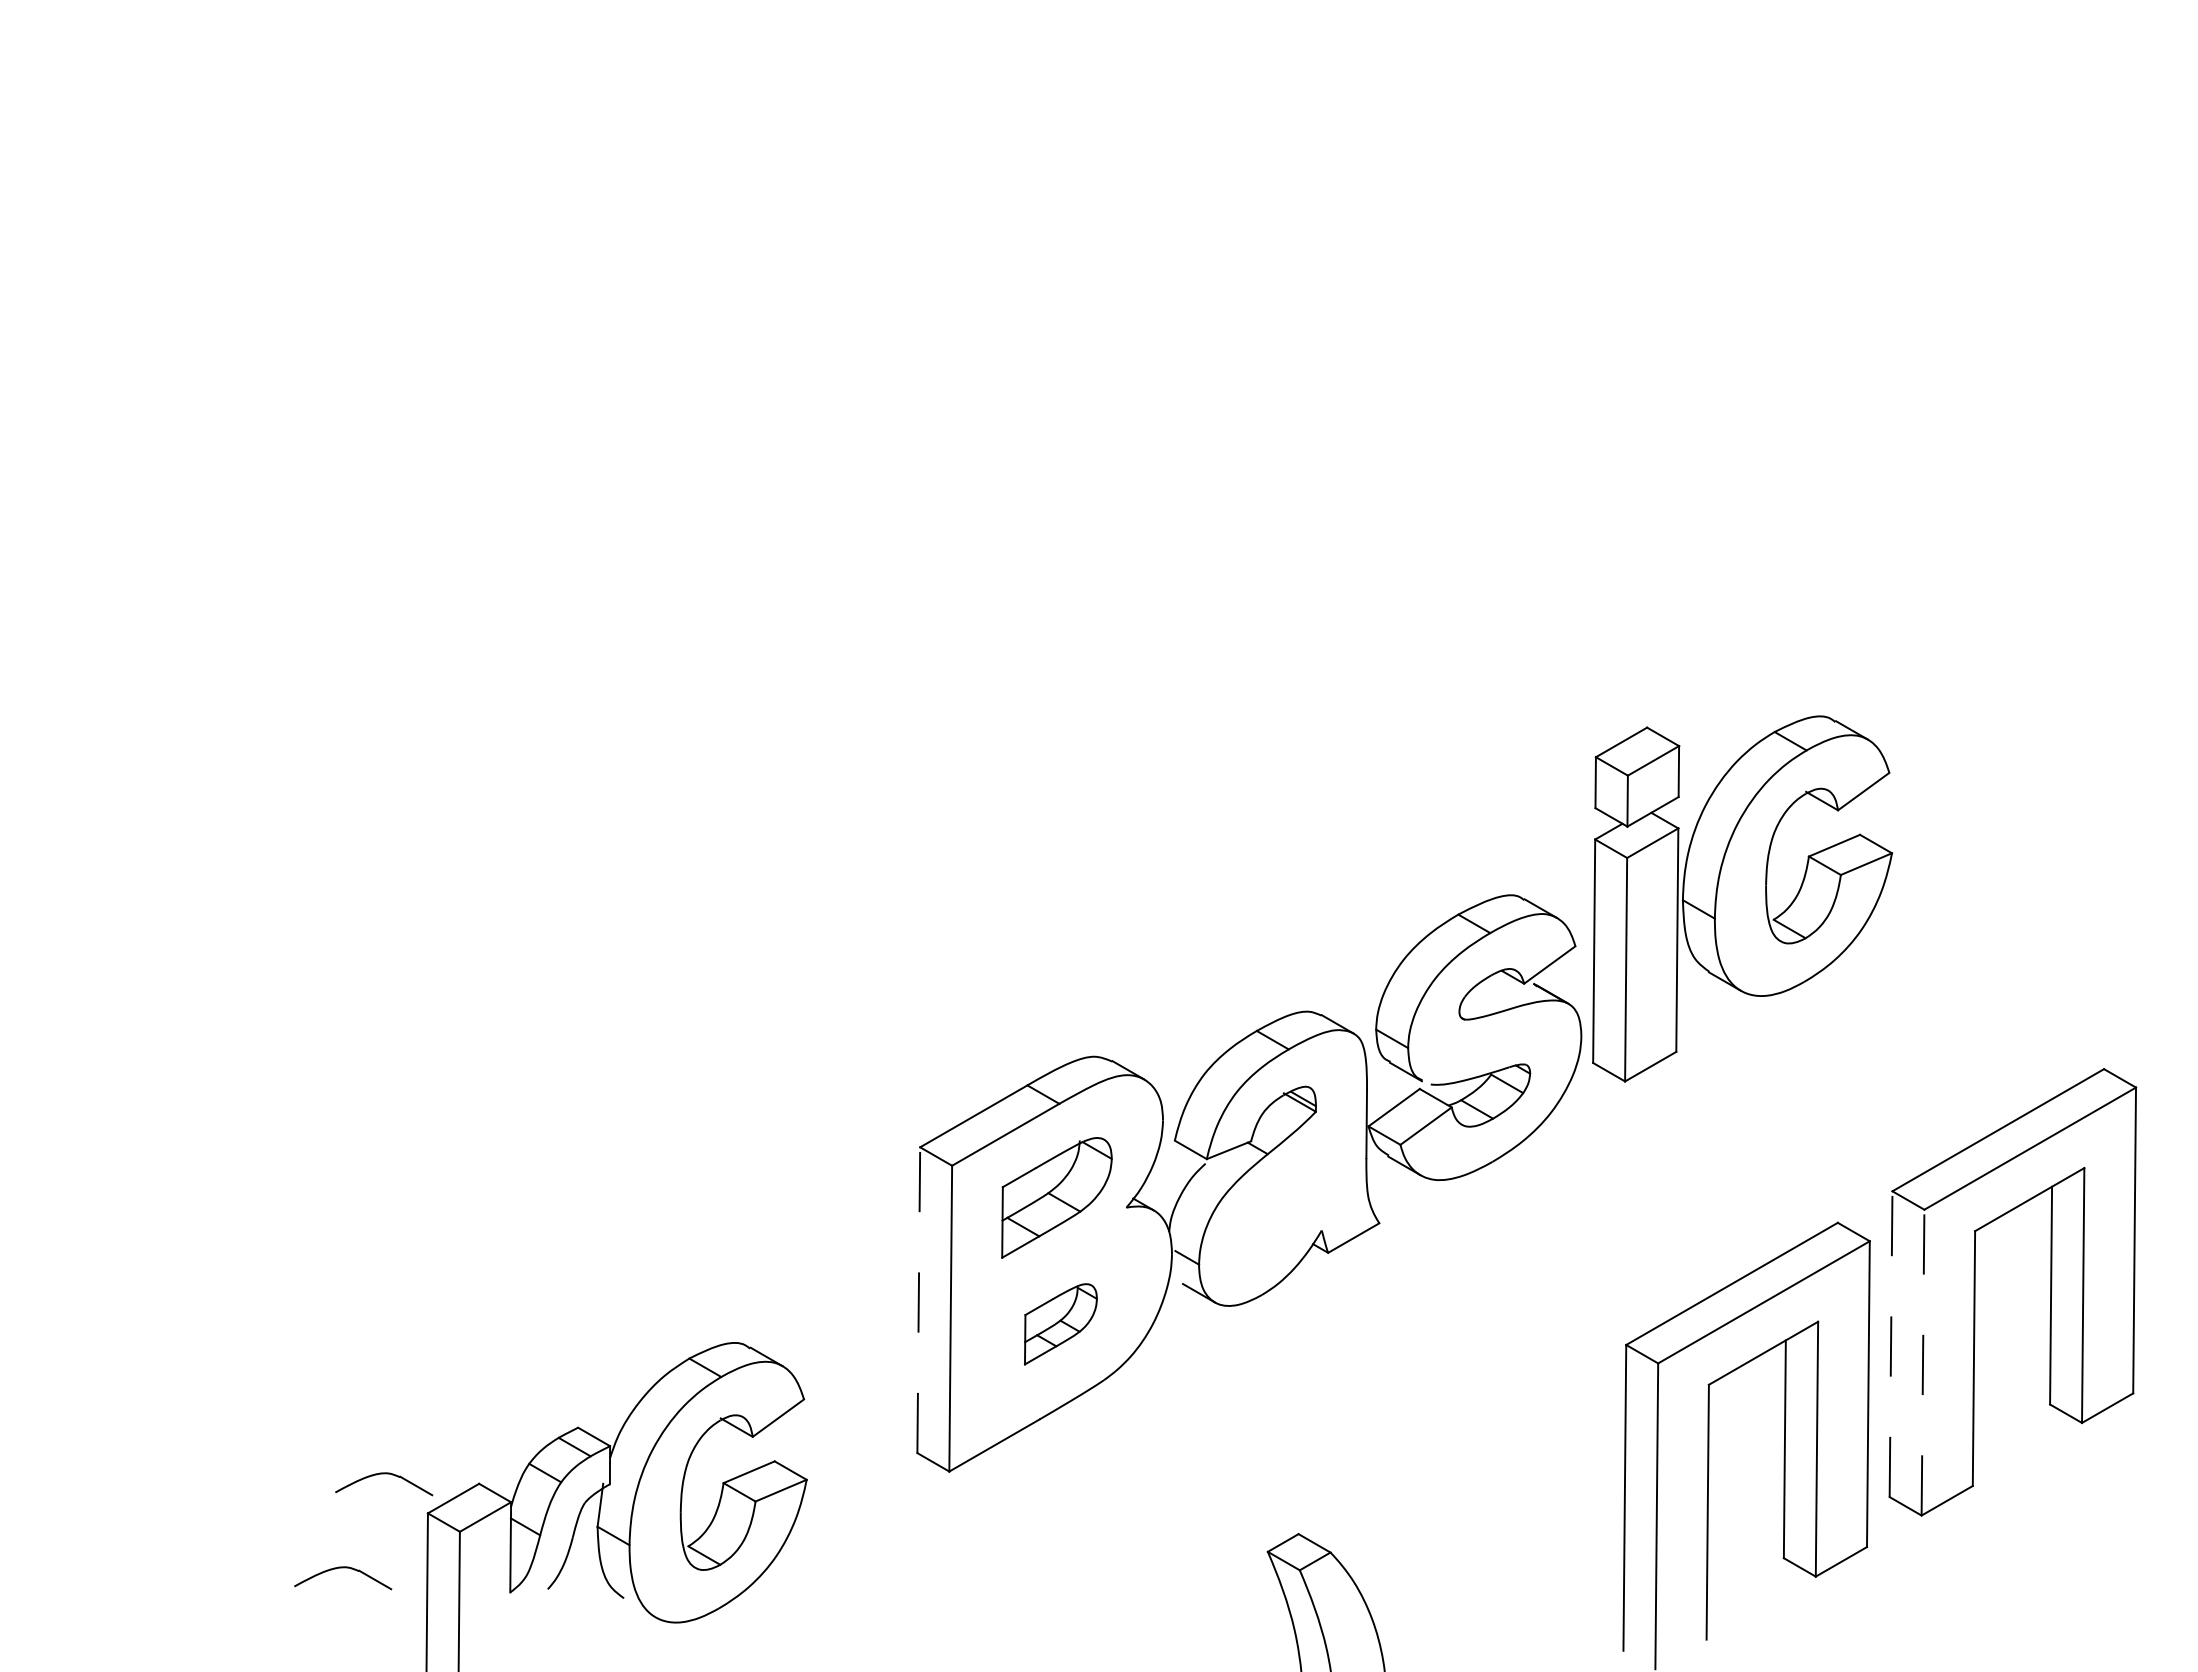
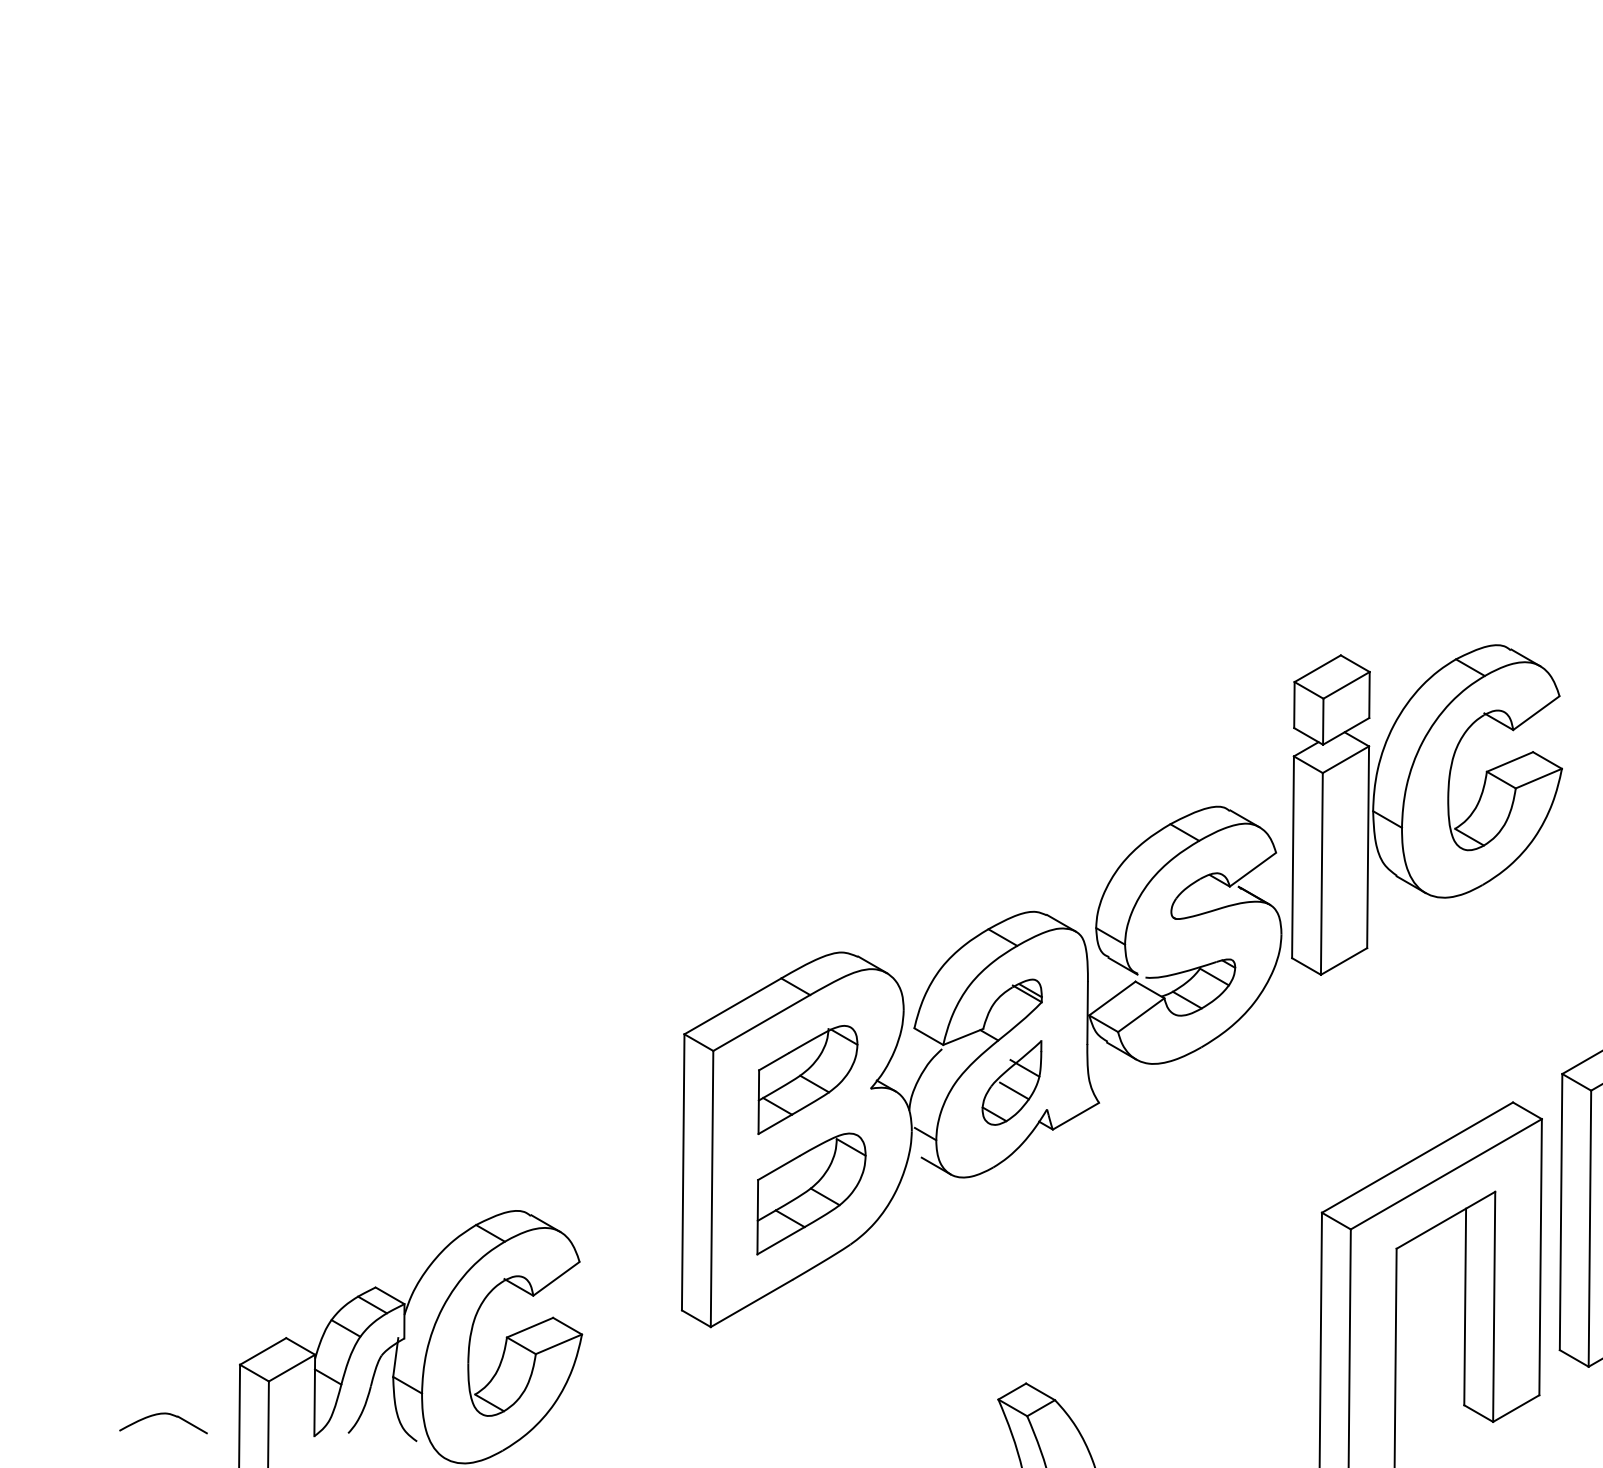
part: (1282, 1201) -> (1011, 1083), added
line: (918, 1300) -> (682, 1172), dashed -> solid
part: (1060, 1324) -> (811, 1194), size x1.67
line: (1891, 1344) -> (1561, 1212), dashed -> solid
line: (1923, 1362) -> (1590, 1228), dashed -> solid
part: (384, 1474) -> (200, 1329), removed

